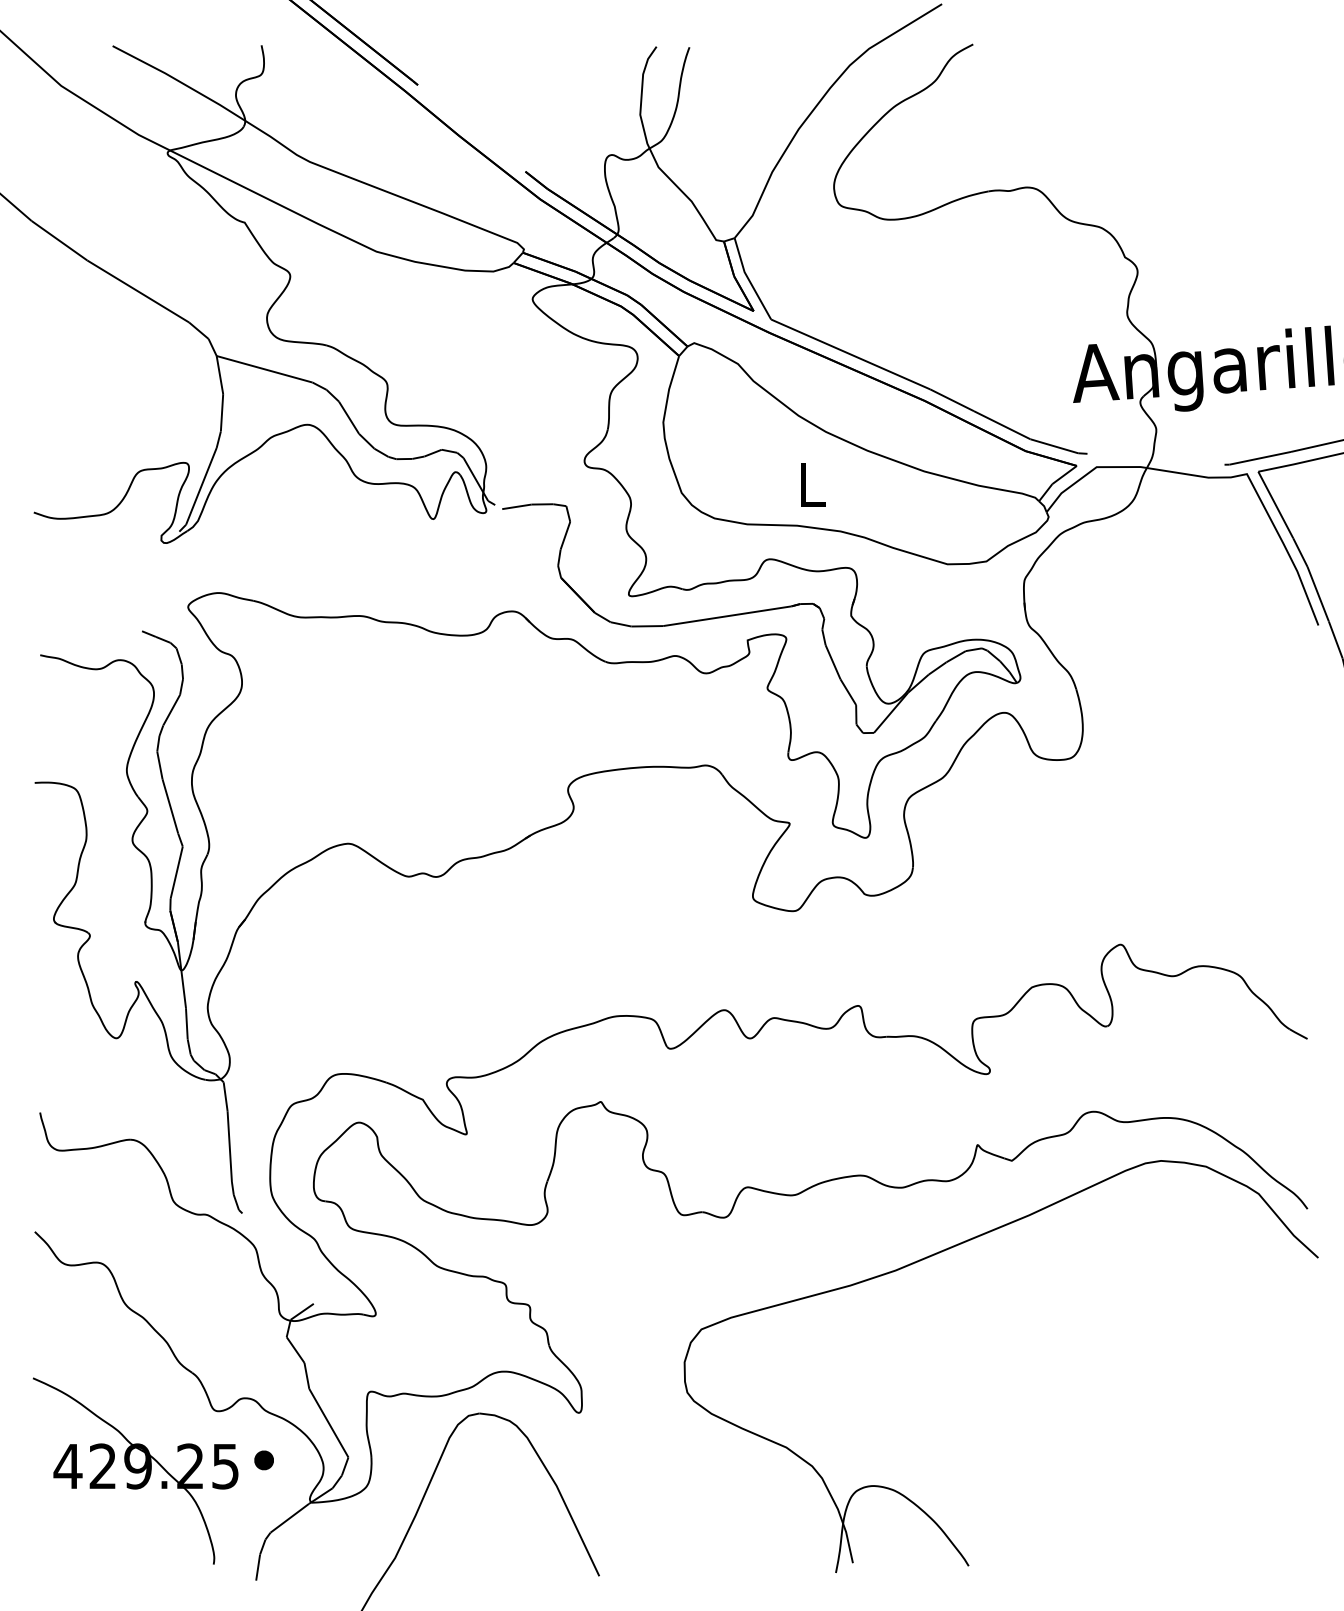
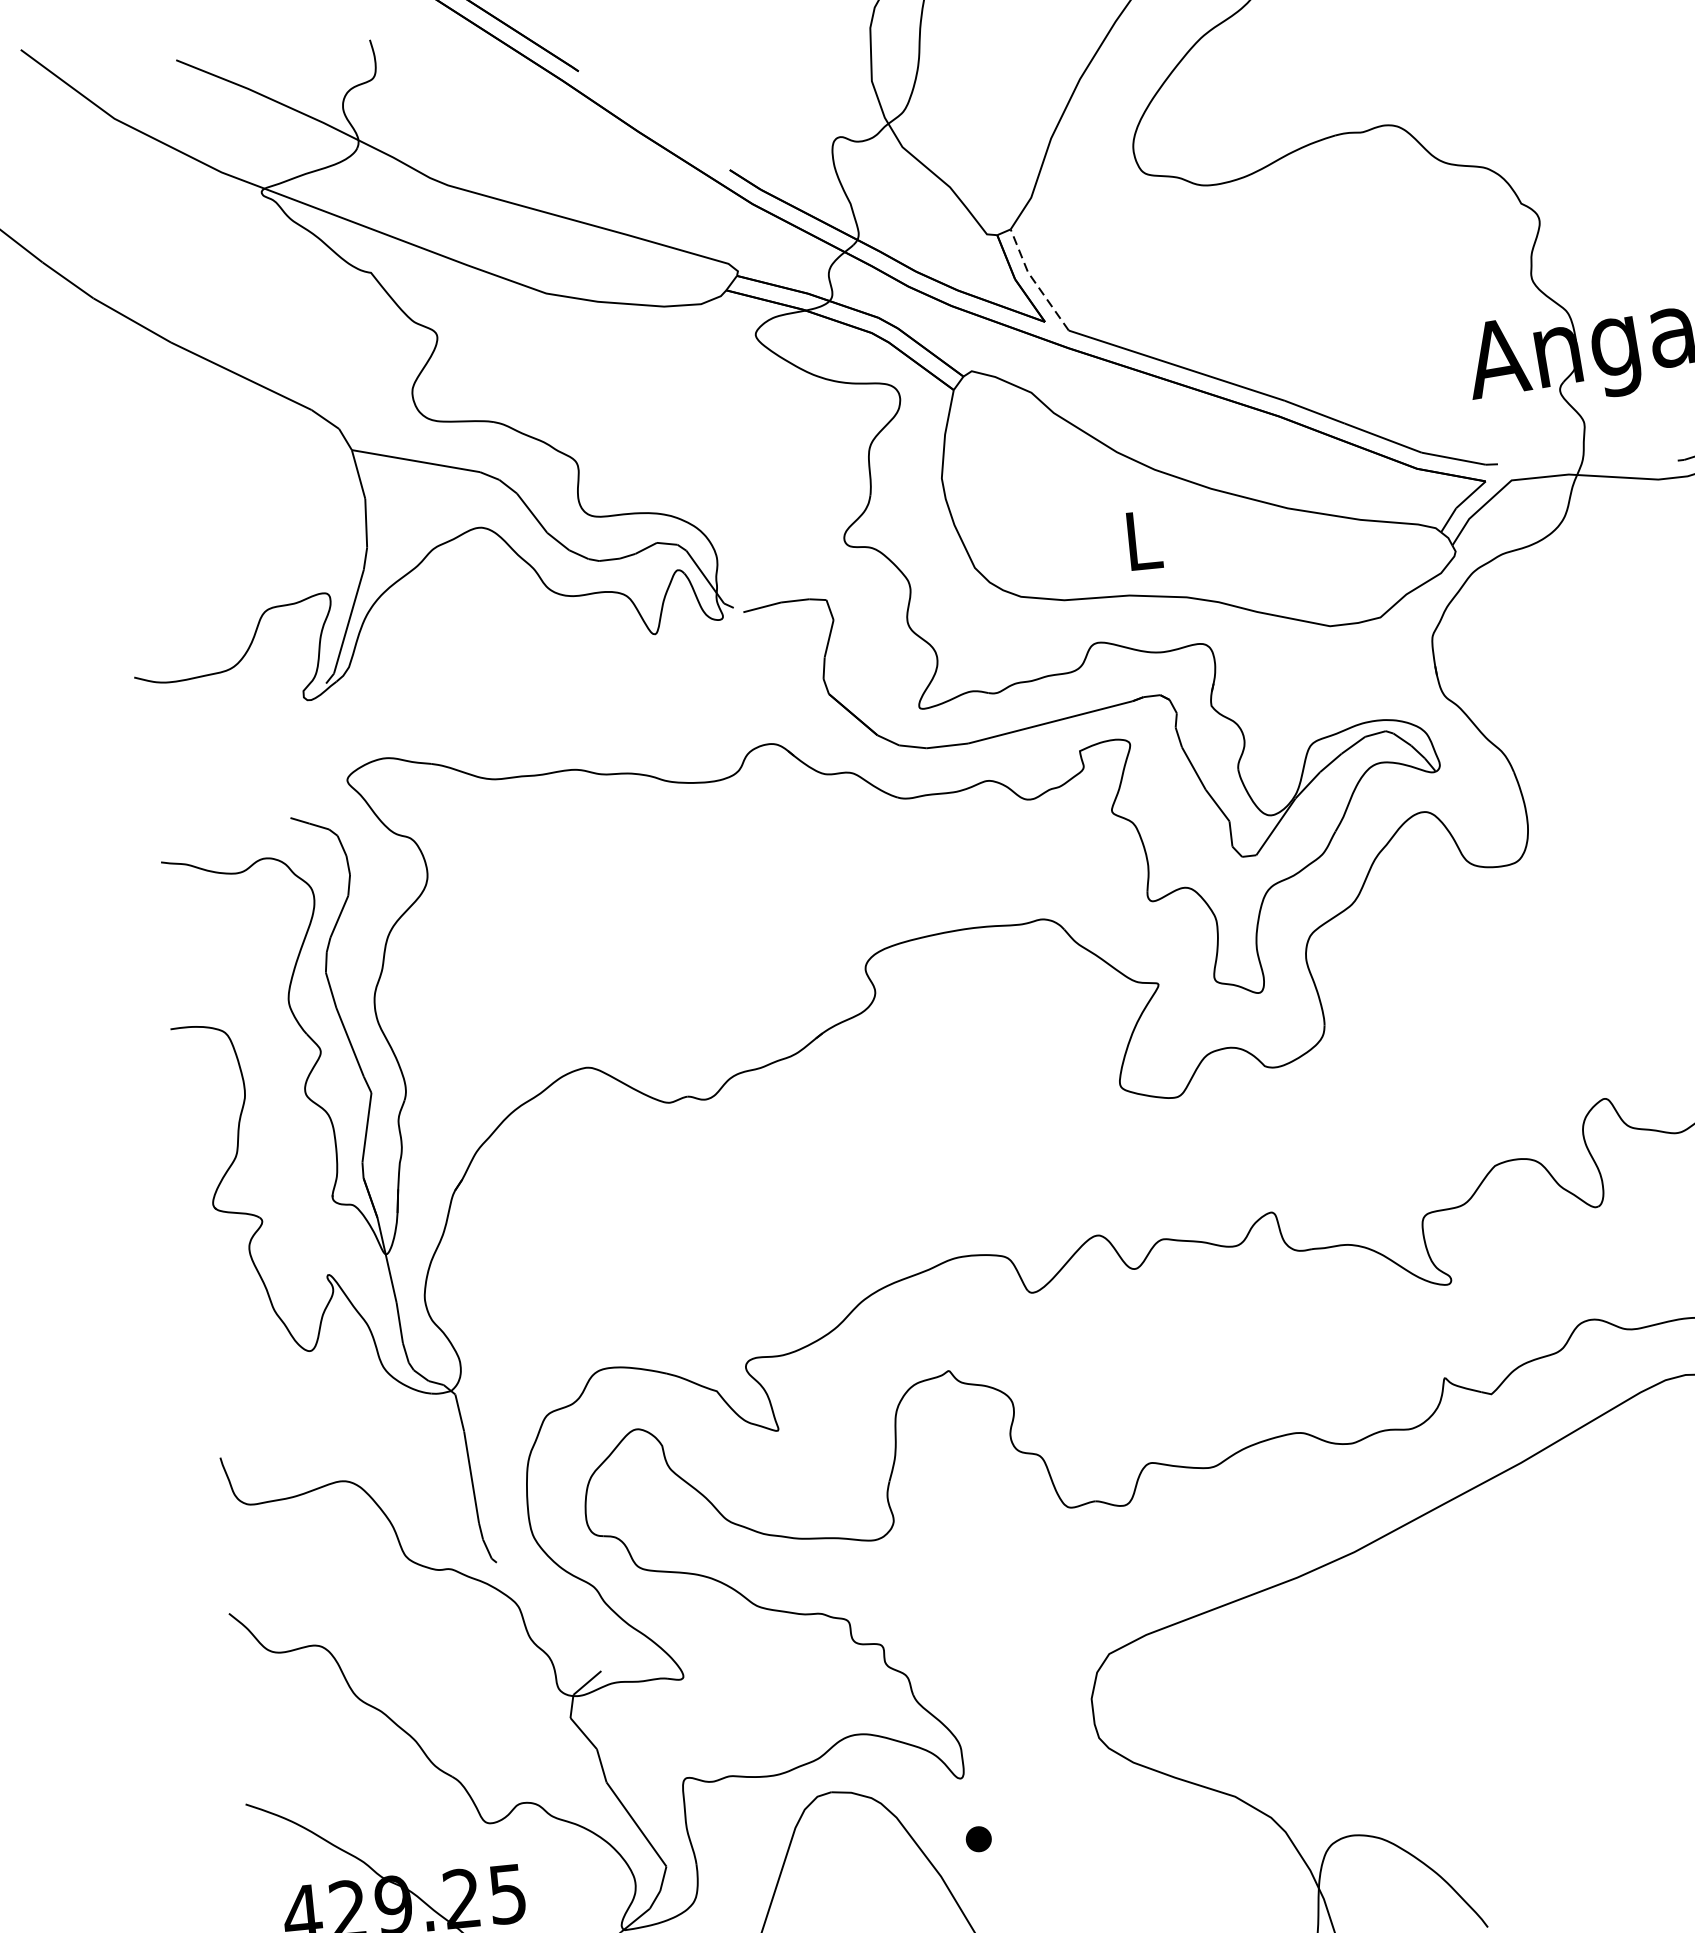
line: (748, 279) -> (1034, 281), solid -> dashed
part: (263, 1460) -> (977, 1839), moved

